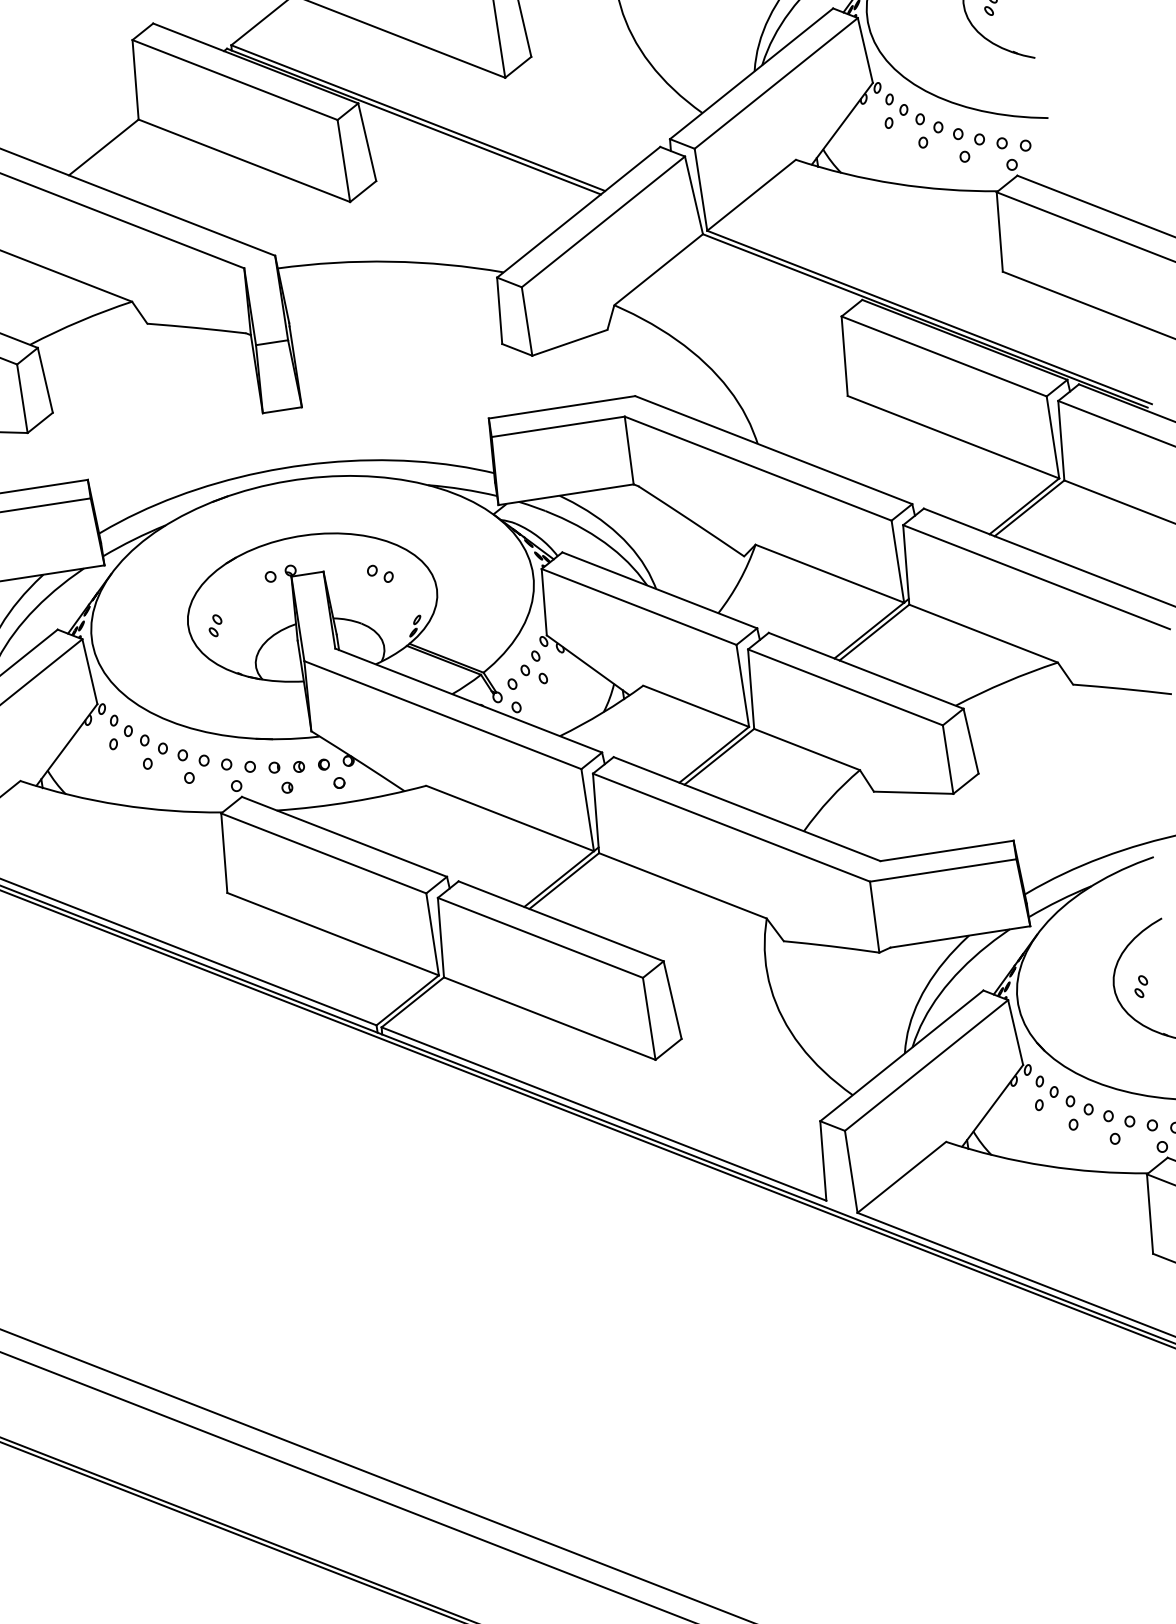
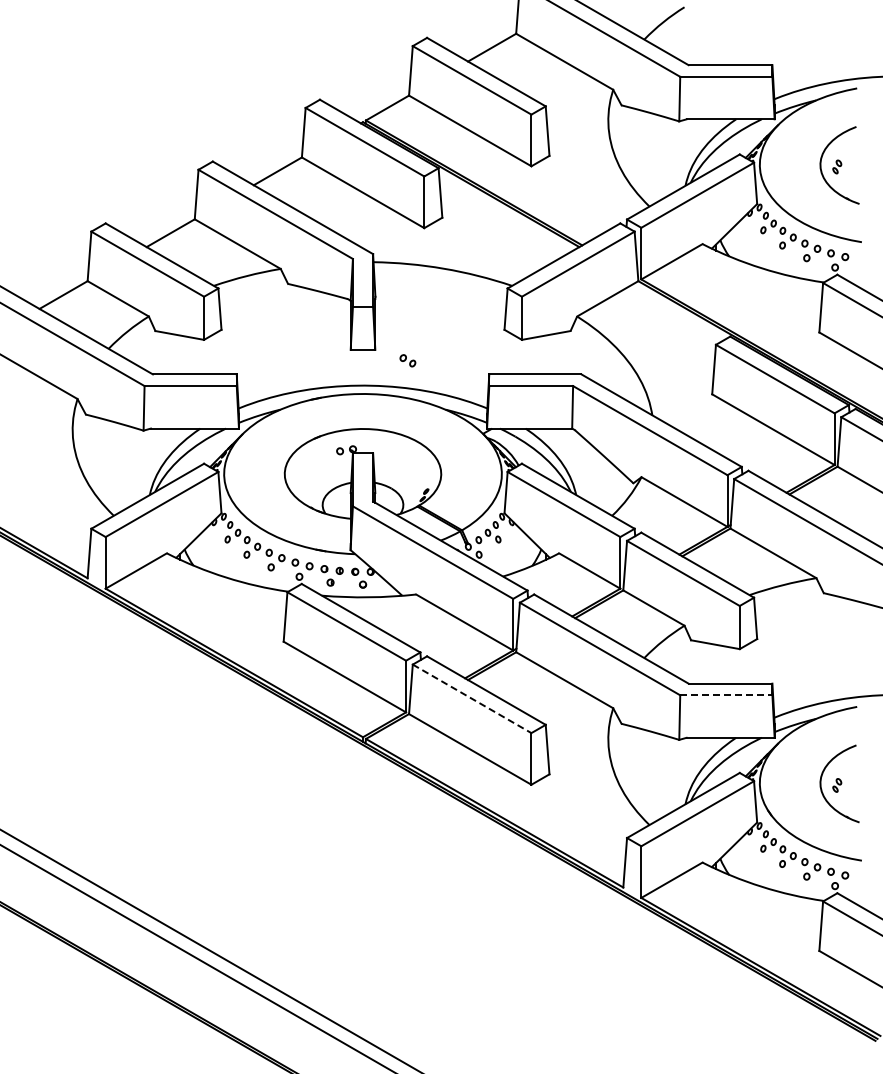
part: (379, 573) -> (407, 360), moved
part: (215, 624) -> (301, 475), removed
line: (943, 870) -> (726, 695), solid -> dashed
line: (540, 937) -> (472, 698), solid -> dashed

